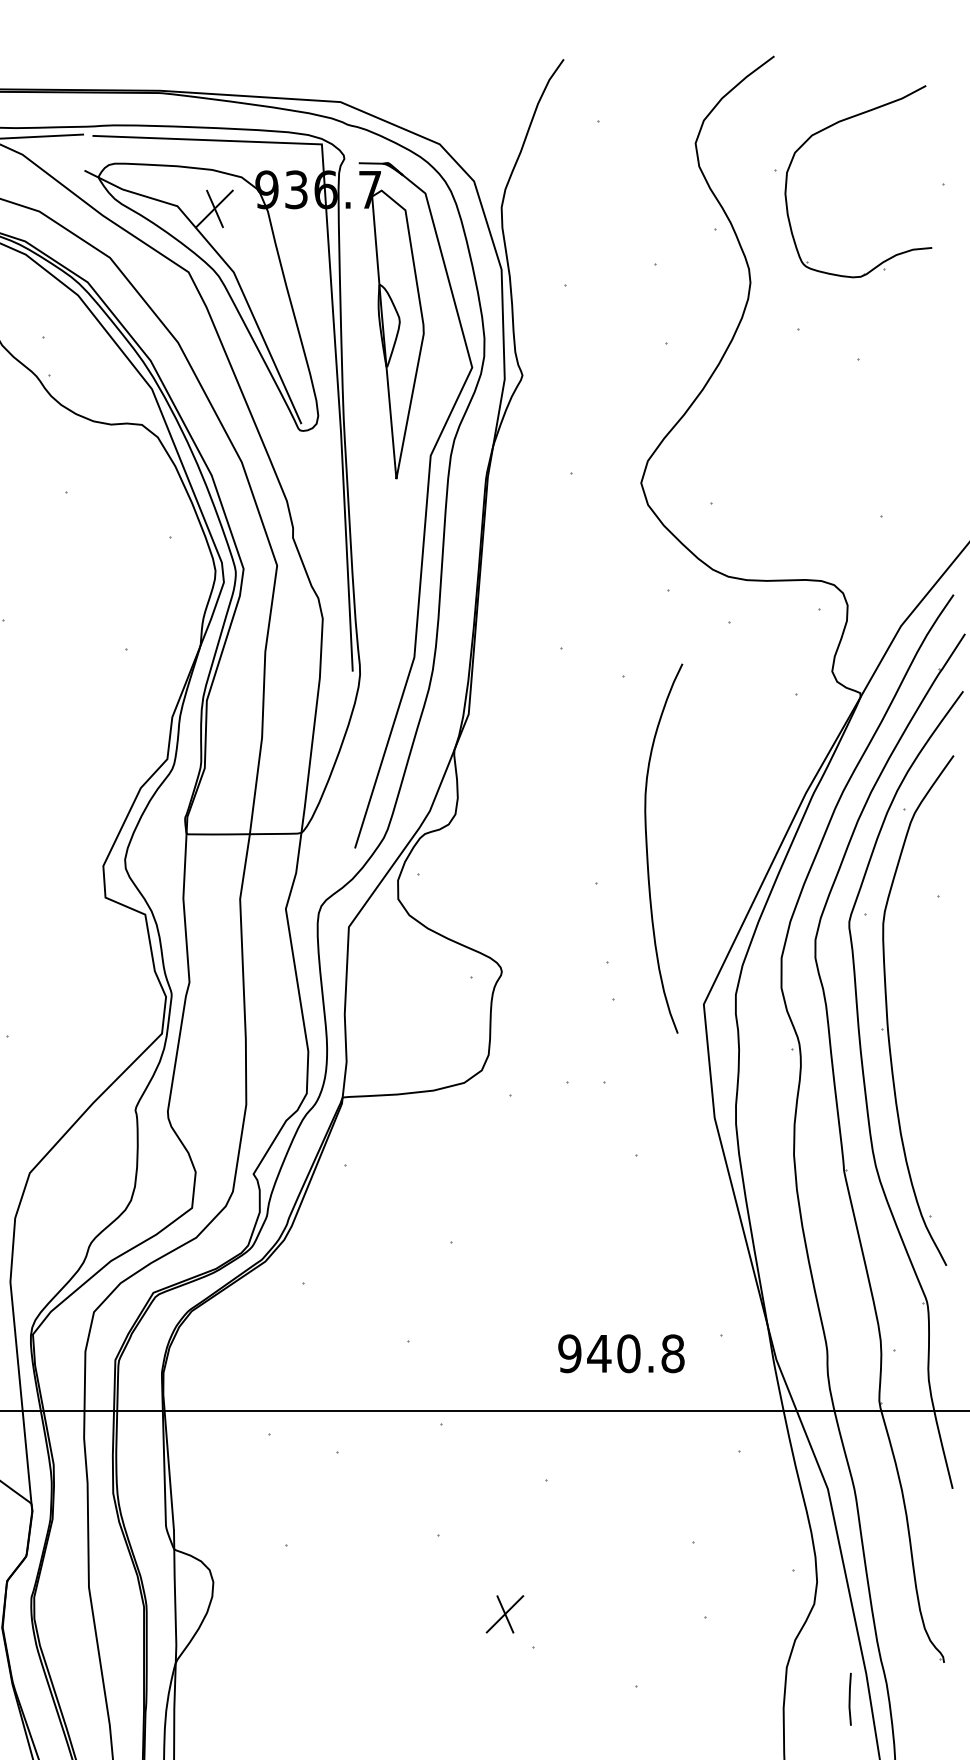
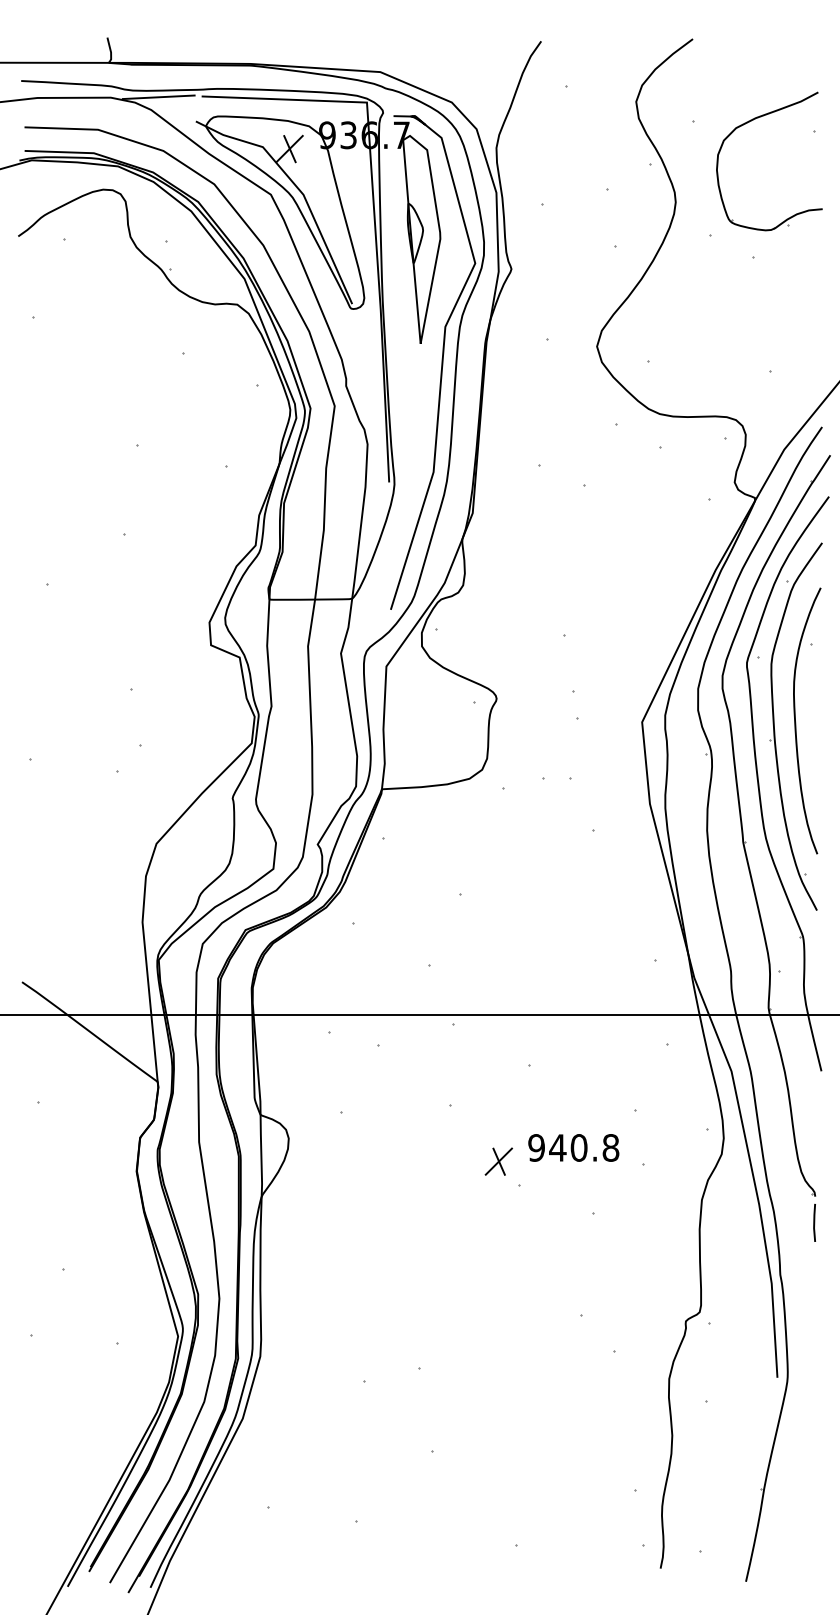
part: (830, 127) -> (749, 122), moved
curve: (648, 850) -> (796, 722), moved
text: (621, 1353) -> (573, 1147), moved
line: (850, 1698) -> (814, 1222), moved

